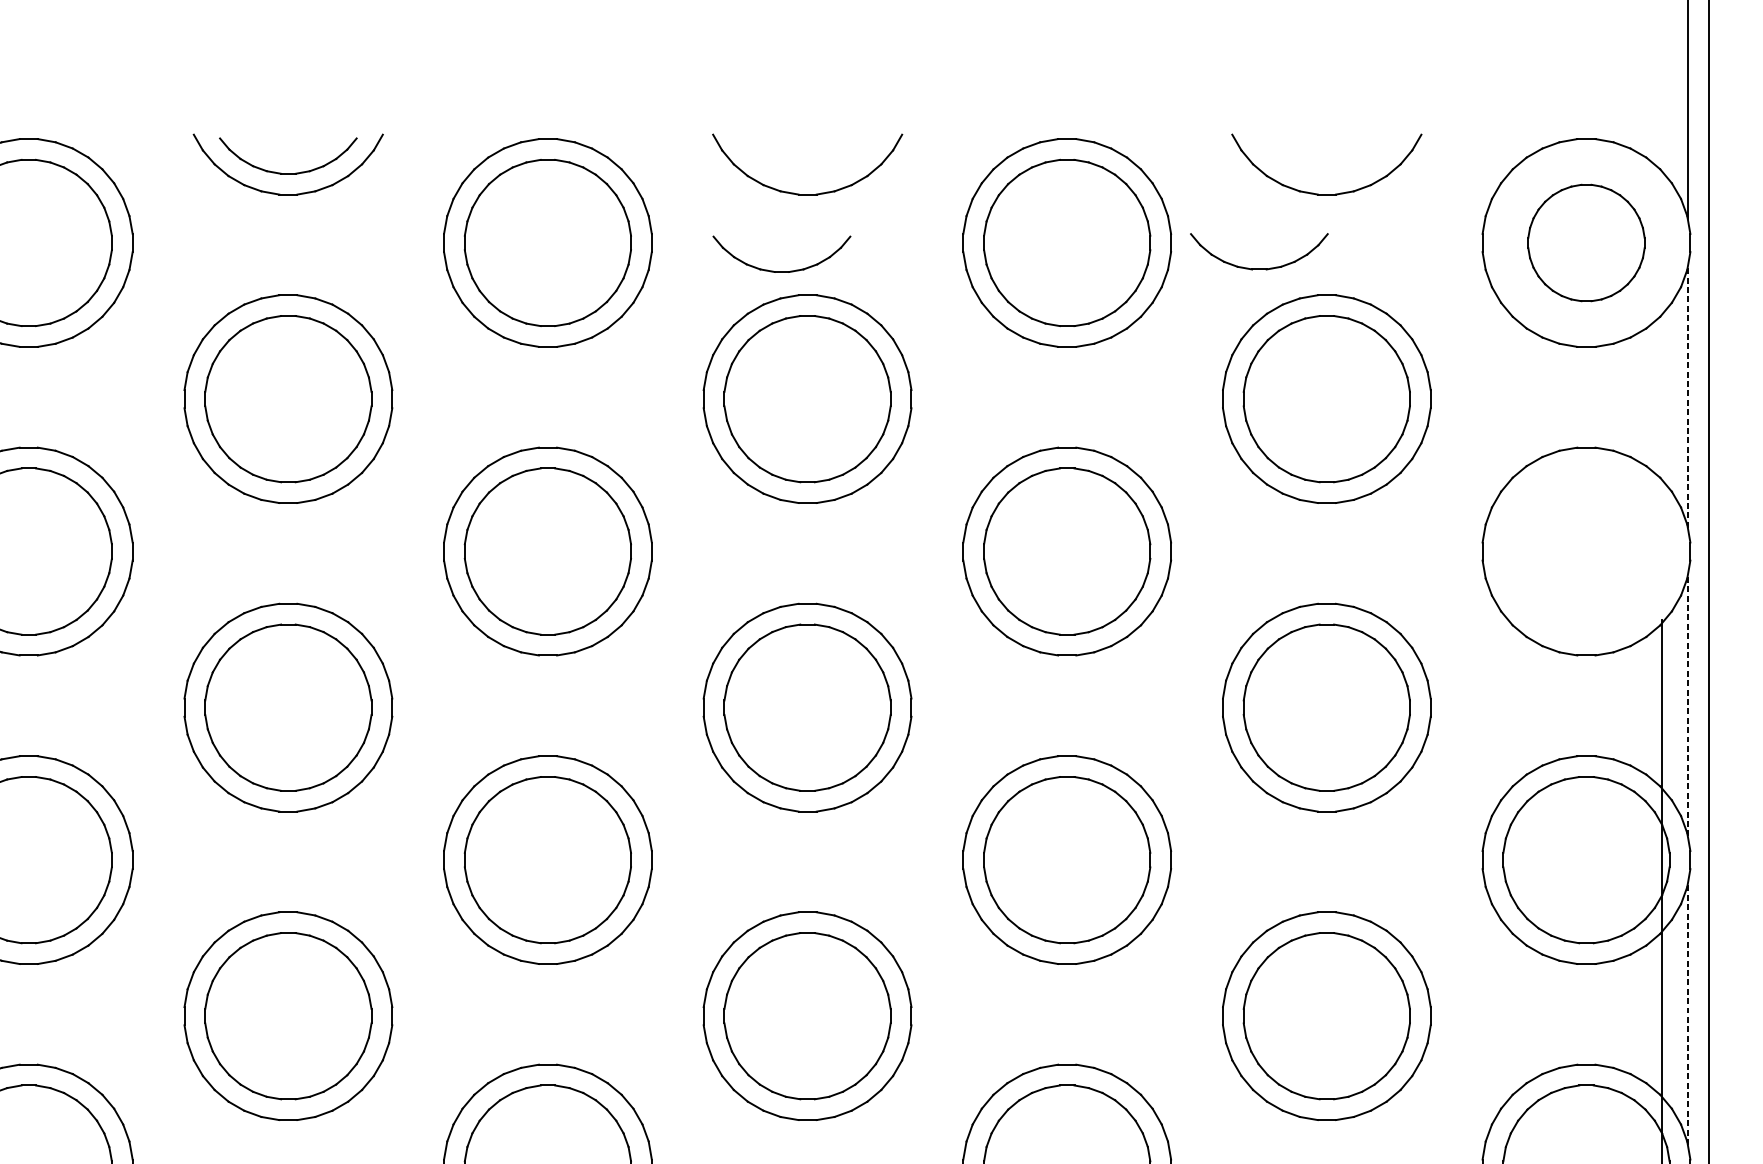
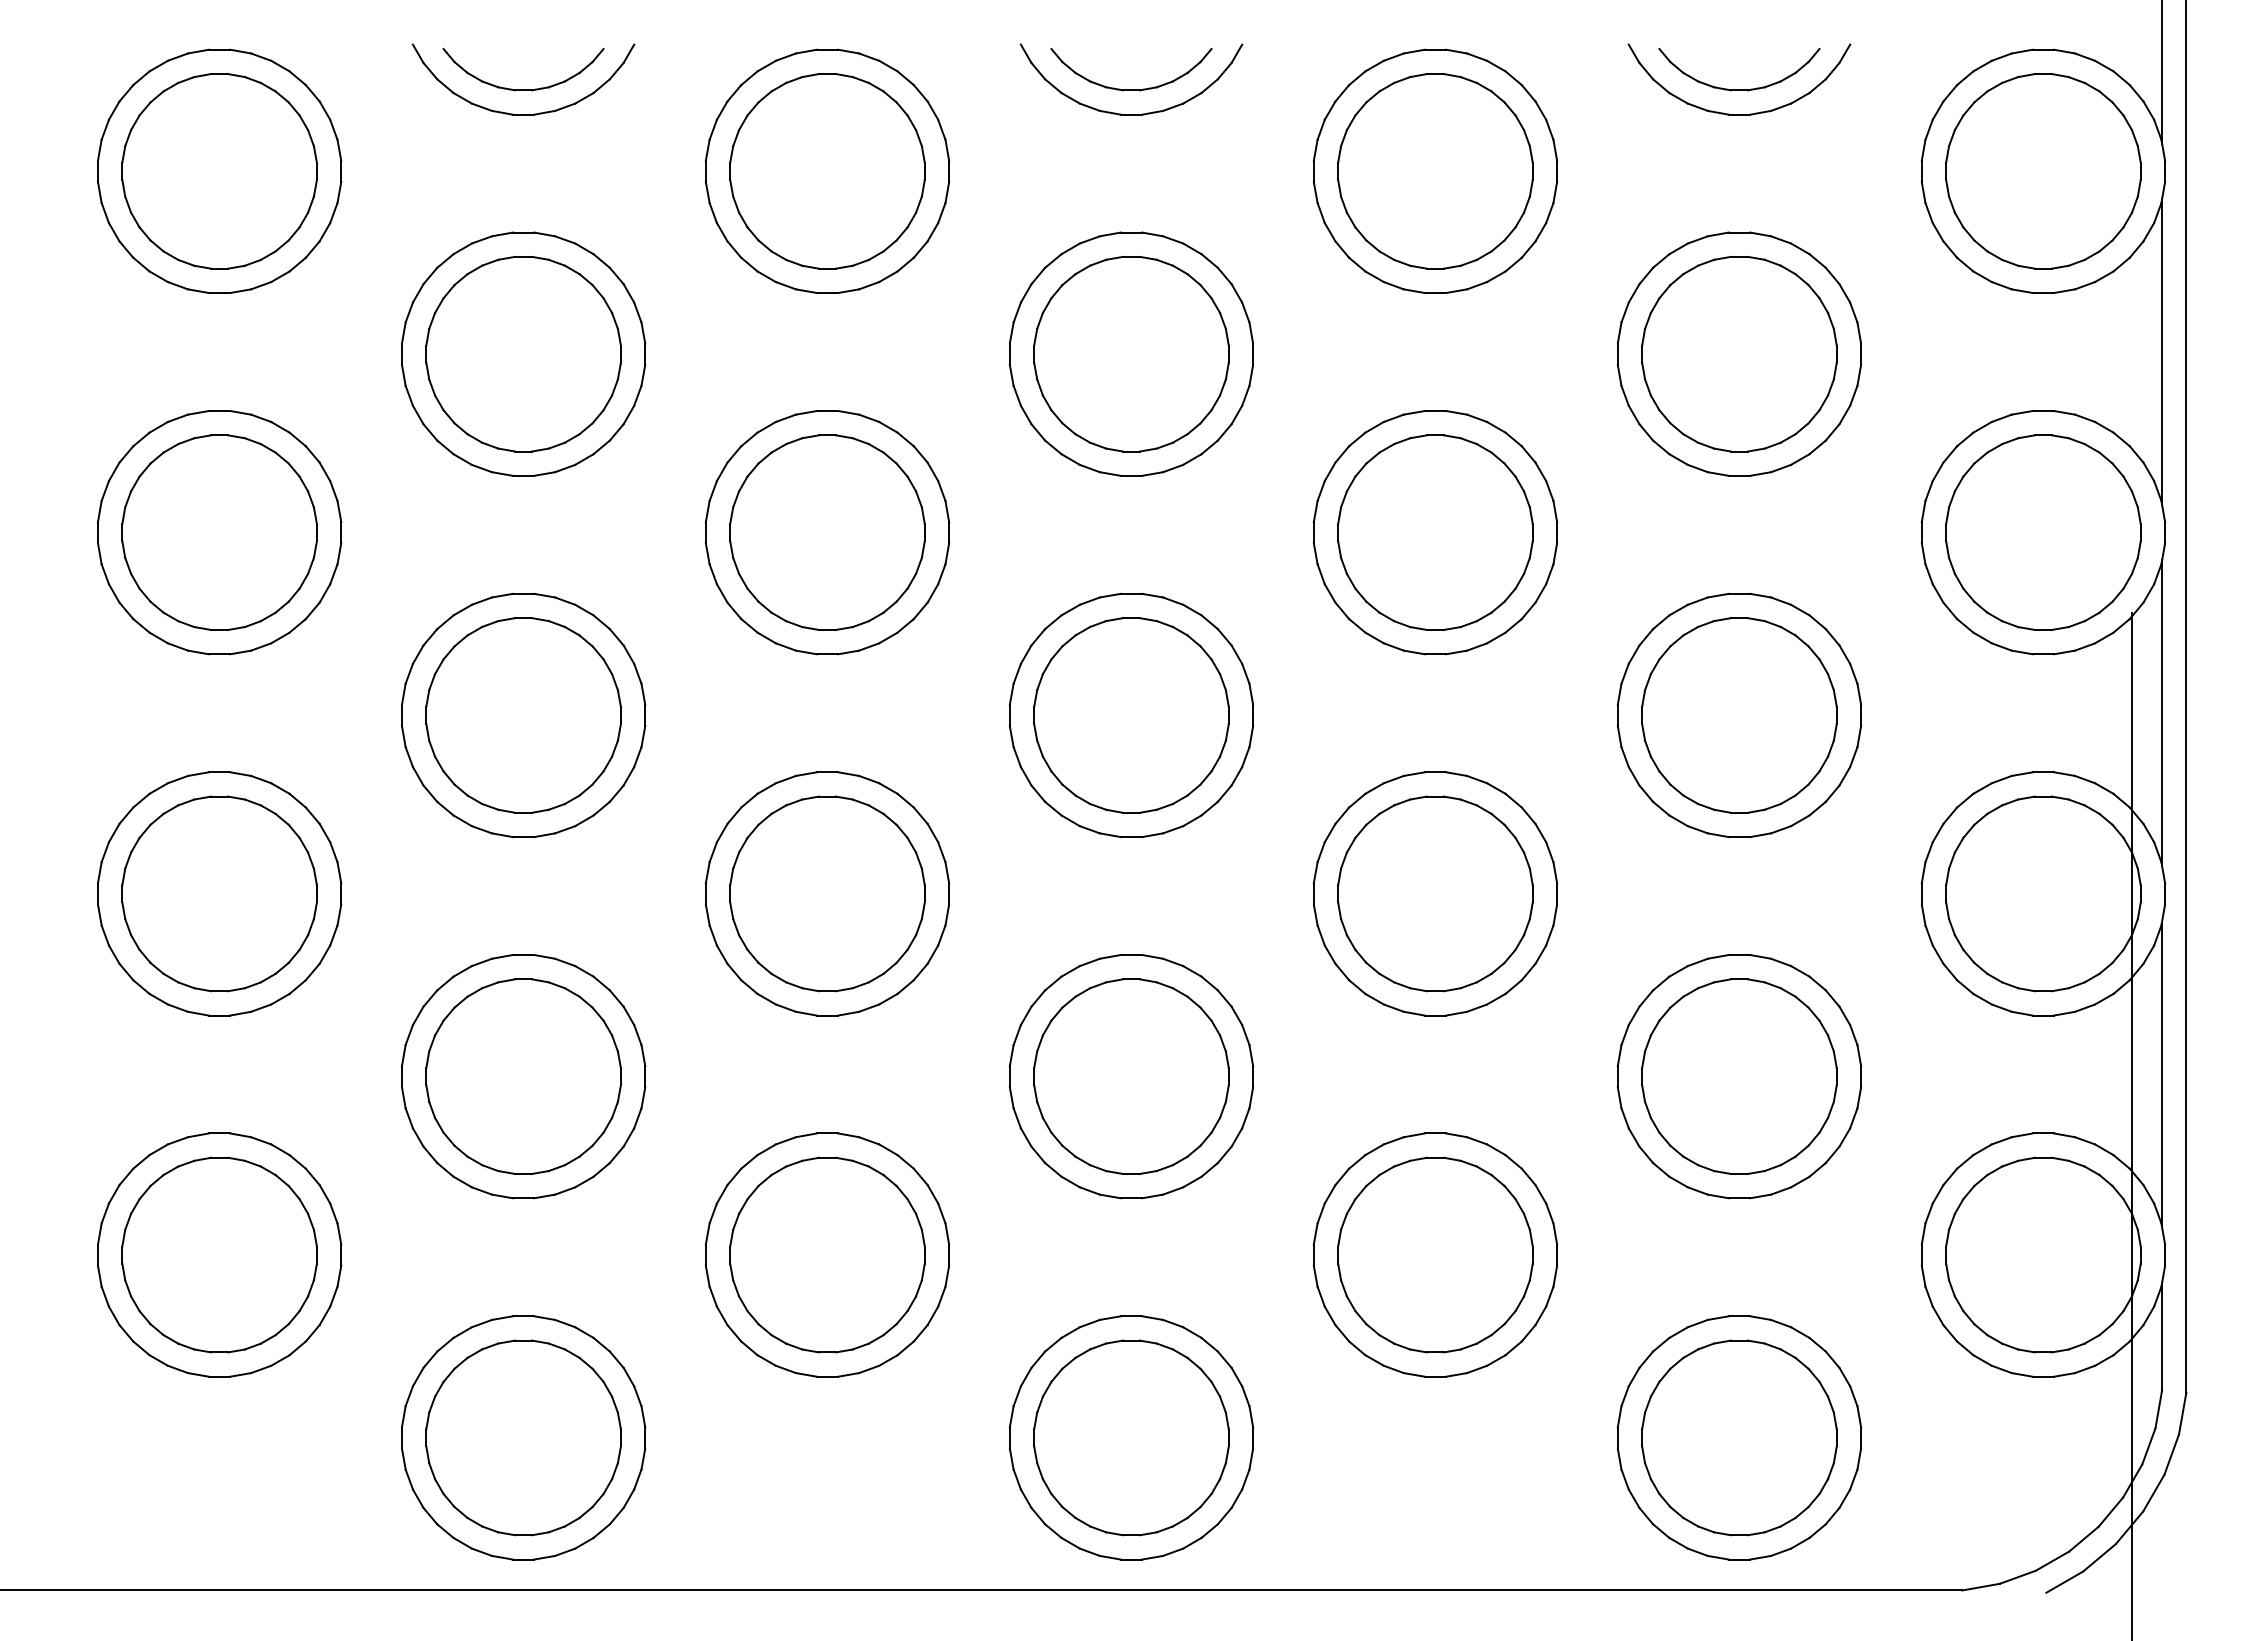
part: (1586, 243) -> (2043, 171), size x1.43
part: (1259, 268) -> (1739, 89), moved
part: (781, 271) -> (1131, 89), moved
line: (1688, 397) -> (2162, 352), dashed -> solid
part: (1586, 551) -> (2043, 532), added
line: (1688, 706) -> (2162, 713), dashed -> solid
line: (1688, 1014) -> (2162, 1074), dashed -> solid

